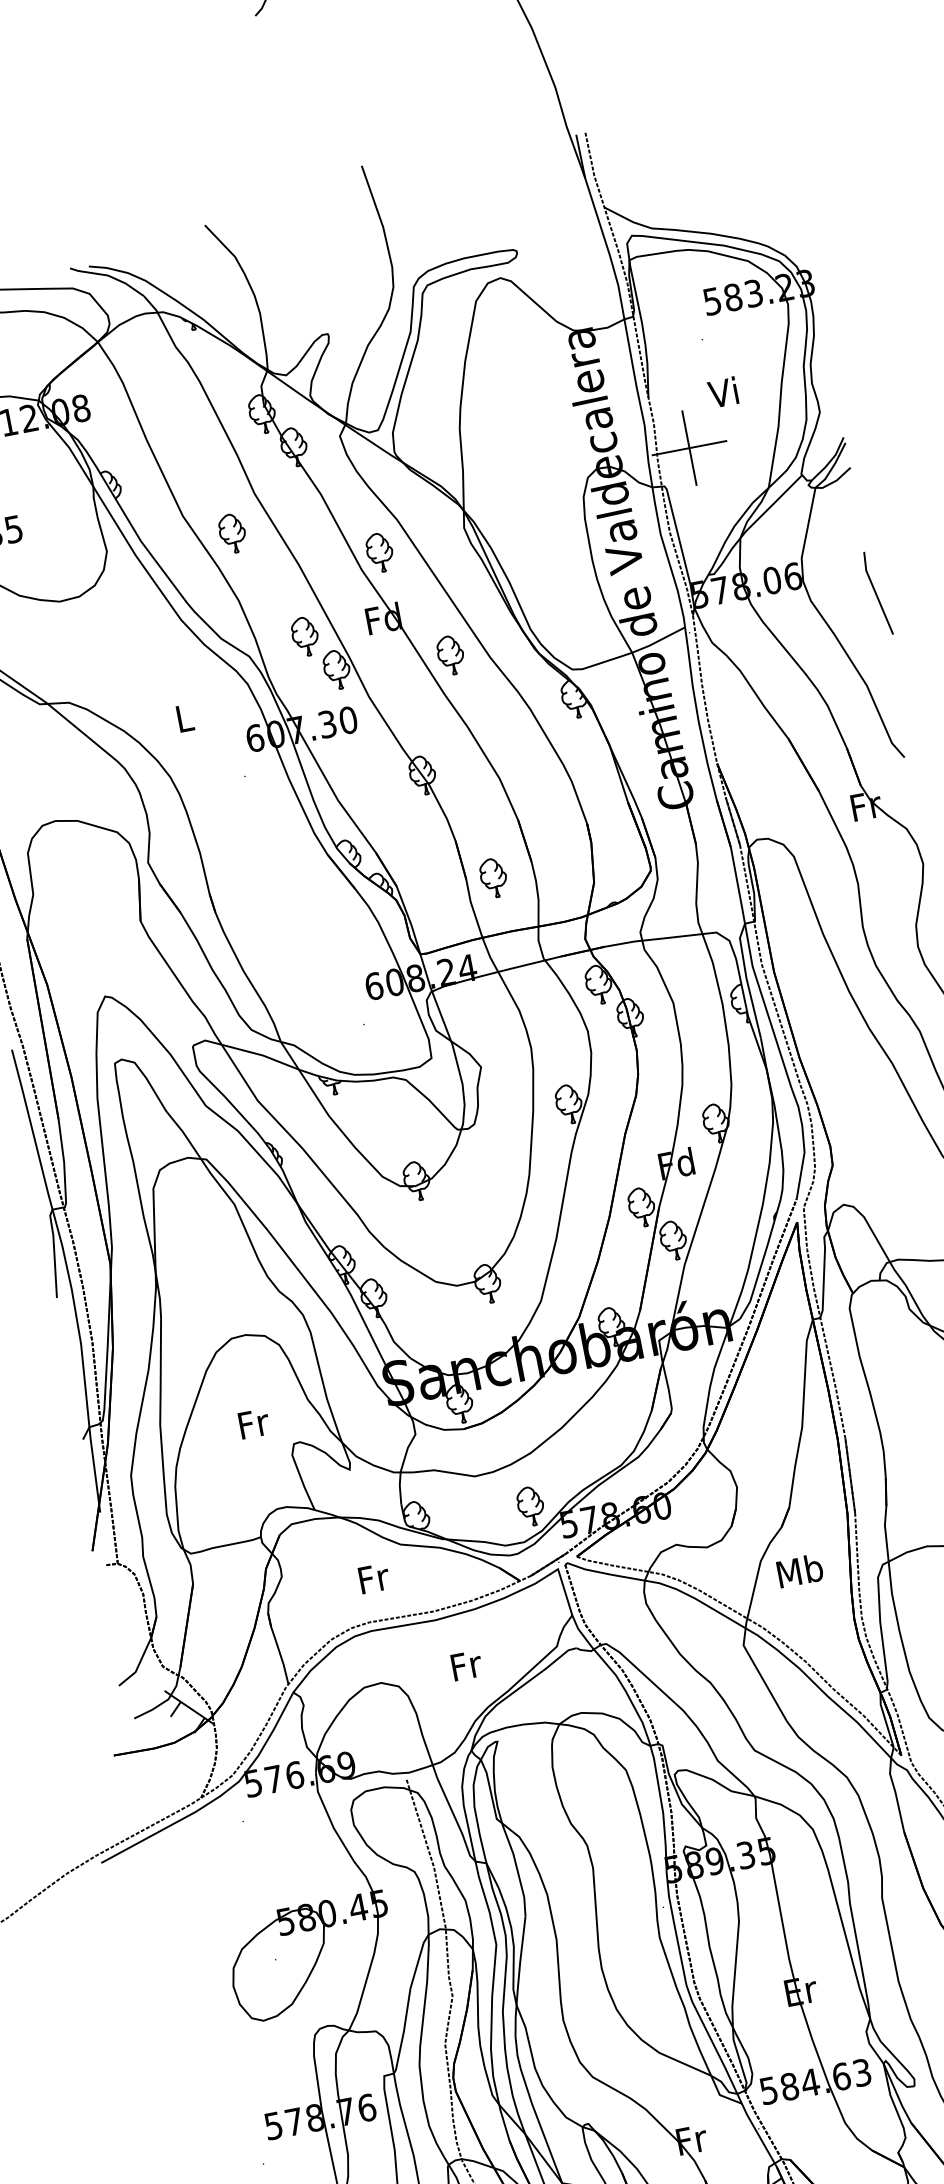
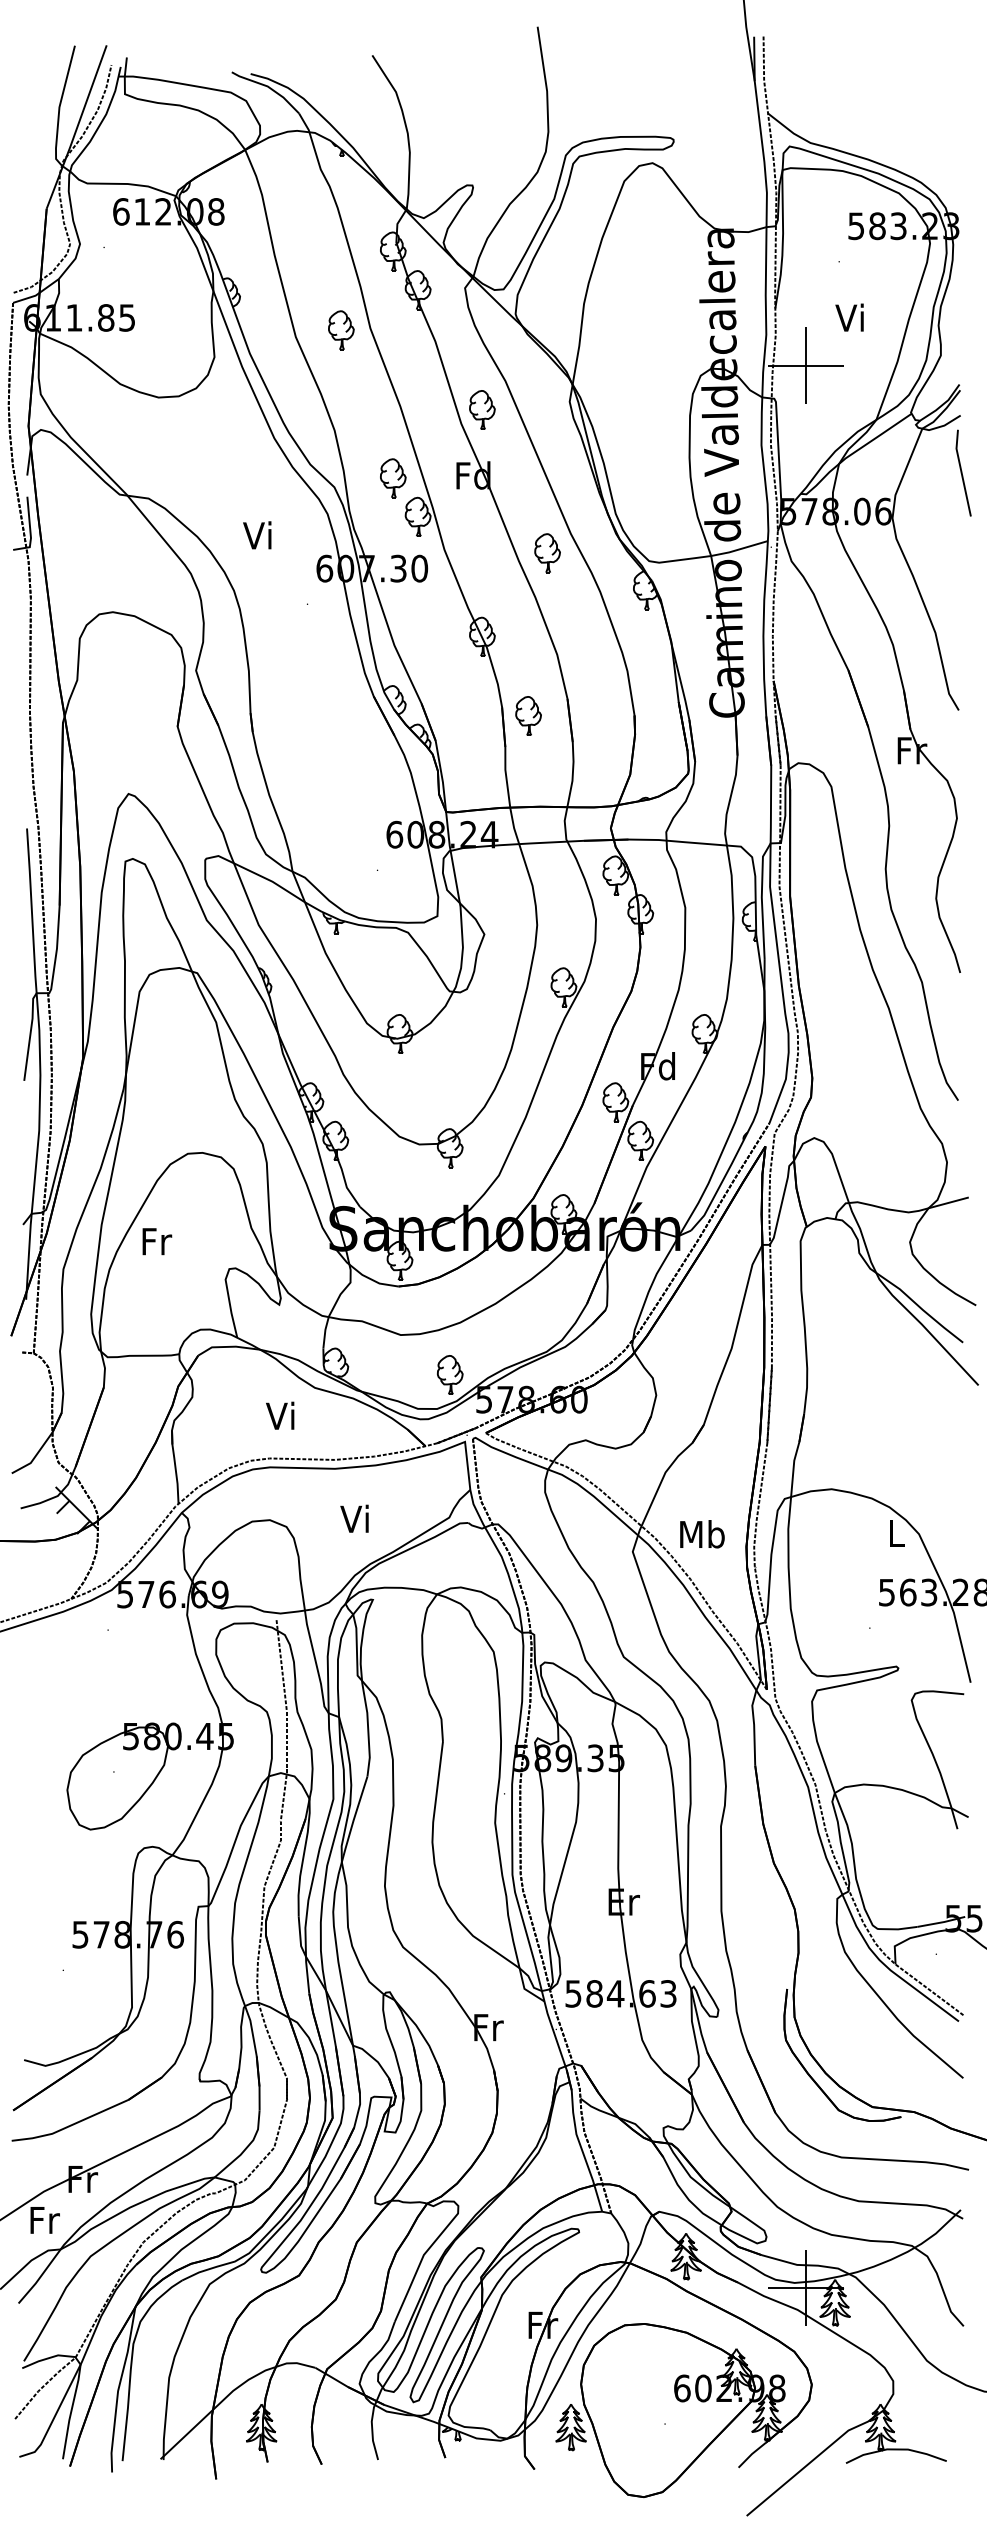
part: (232, 533) -> (341, 330), moved
line: (876, 592) -> (962, 472), moved
part: (450, 655) -> (547, 553), moved
text: (182, 718) -> (257, 535), L -> Vi
part: (493, 877) -> (528, 715), moved
text: (254, 1423) -> (157, 1241), moved
text: (800, 1571) -> (702, 1534), moved
text: (372, 1577) -> (281, 1415), Fr -> Vi
text: (465, 1664) -> (356, 1518), Fr -> Vi

